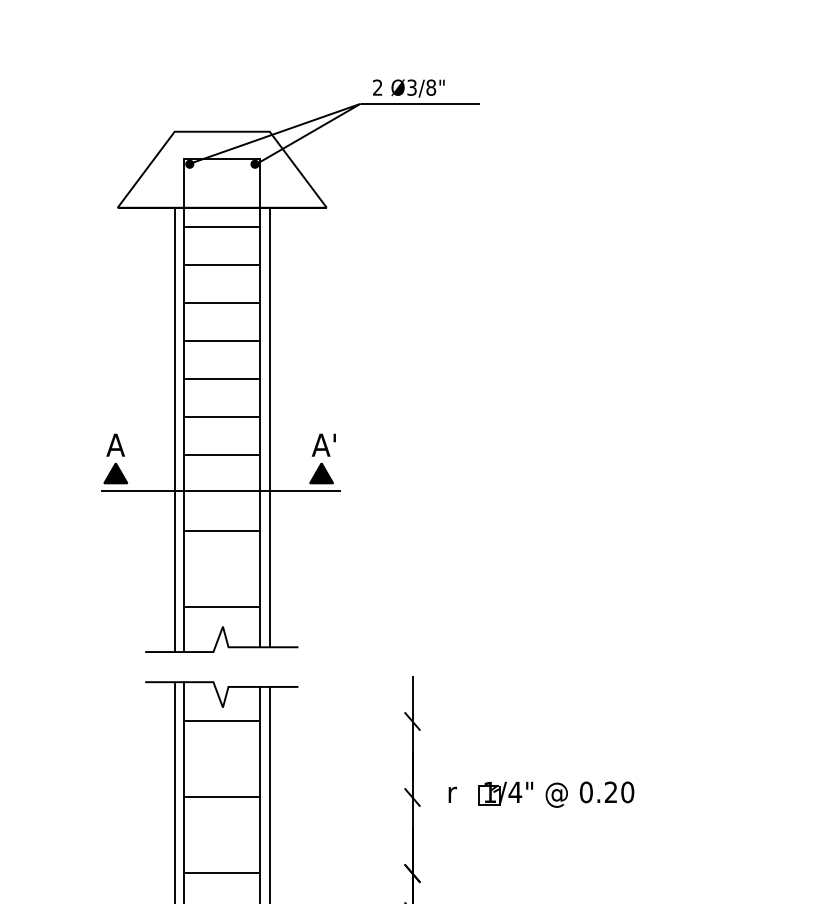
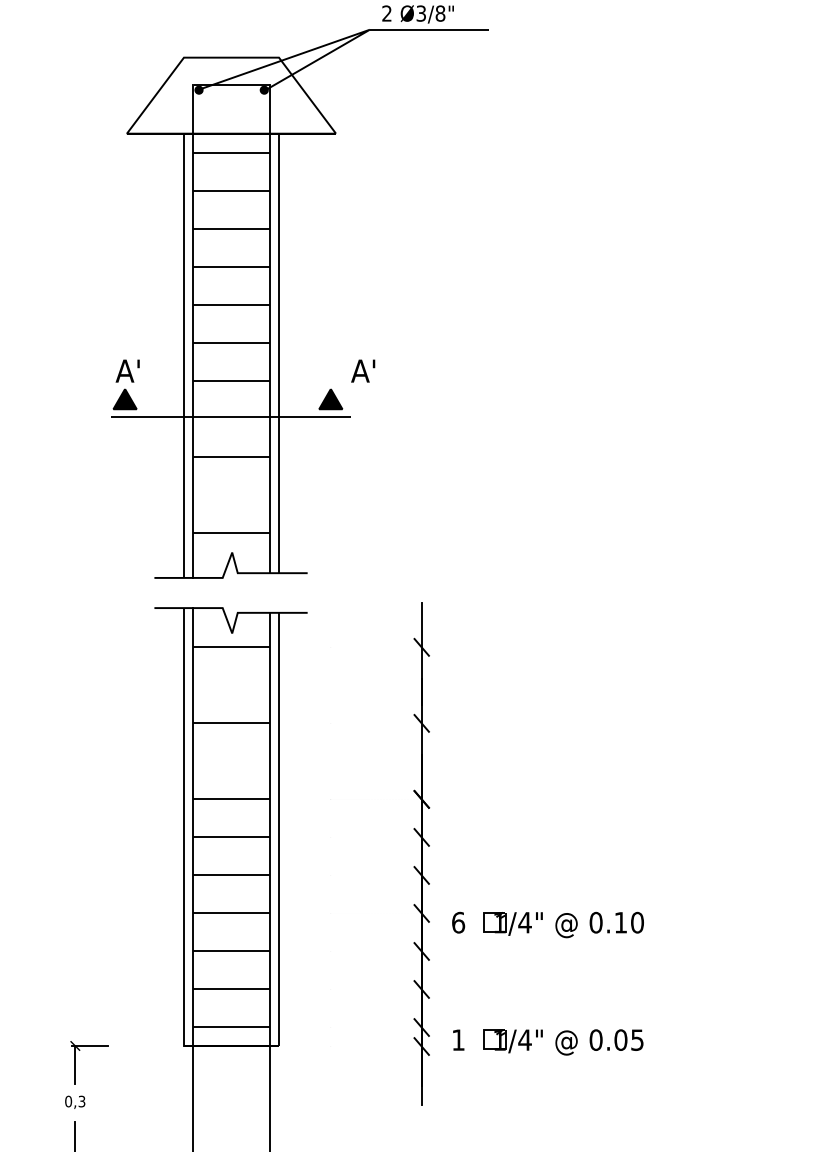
text: (129, 437) -> (138, 363), A -> A'
text: (324, 444) -> (363, 370), moved
part: (541, 794) -> (550, 720), removed

